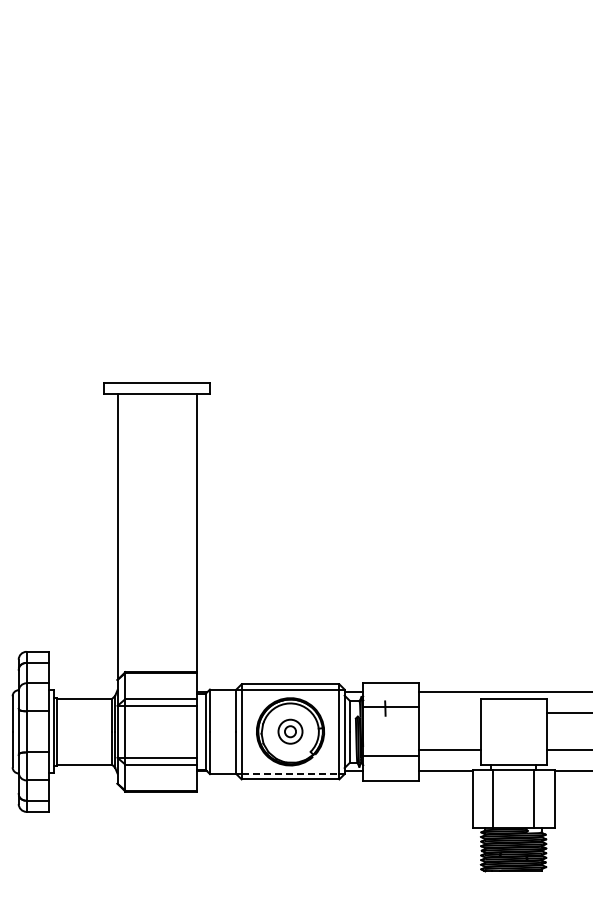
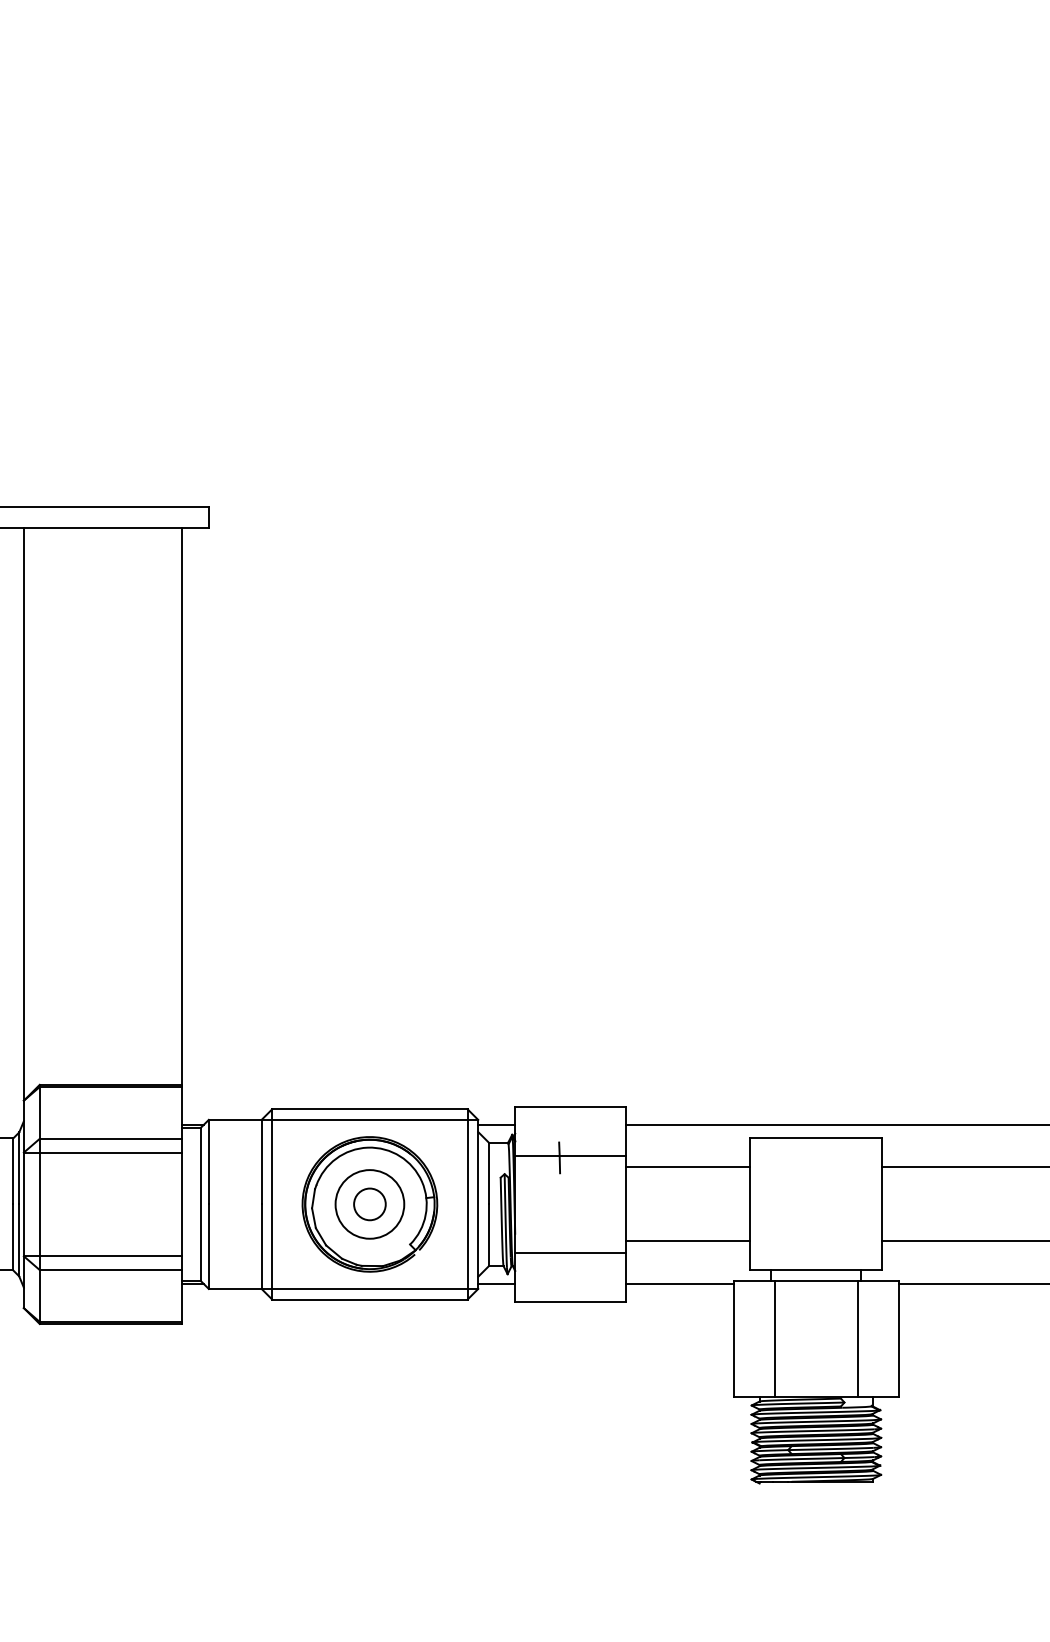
line: (449, 713) -> (687, 1167), added
part: (290, 731) -> (369, 1203), size x1.43
line: (290, 774) -> (369, 1289), dashed -> solid

